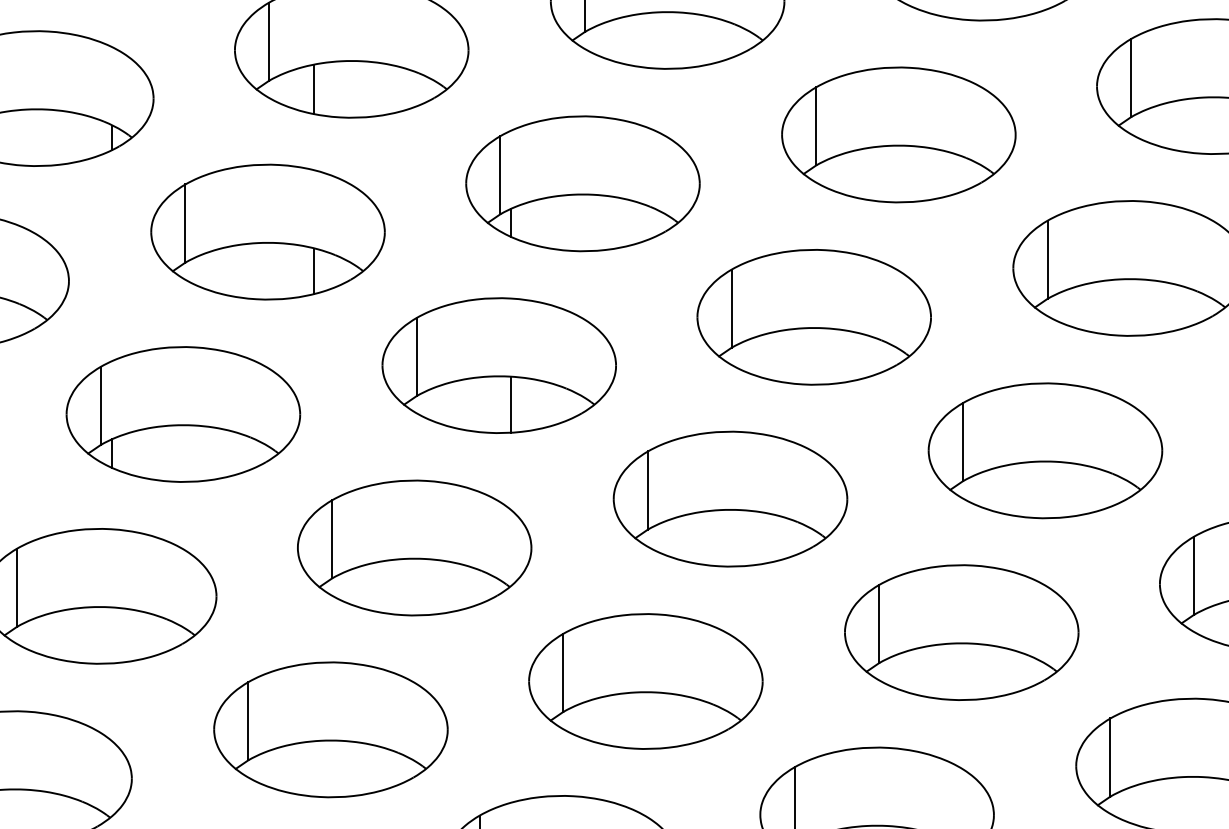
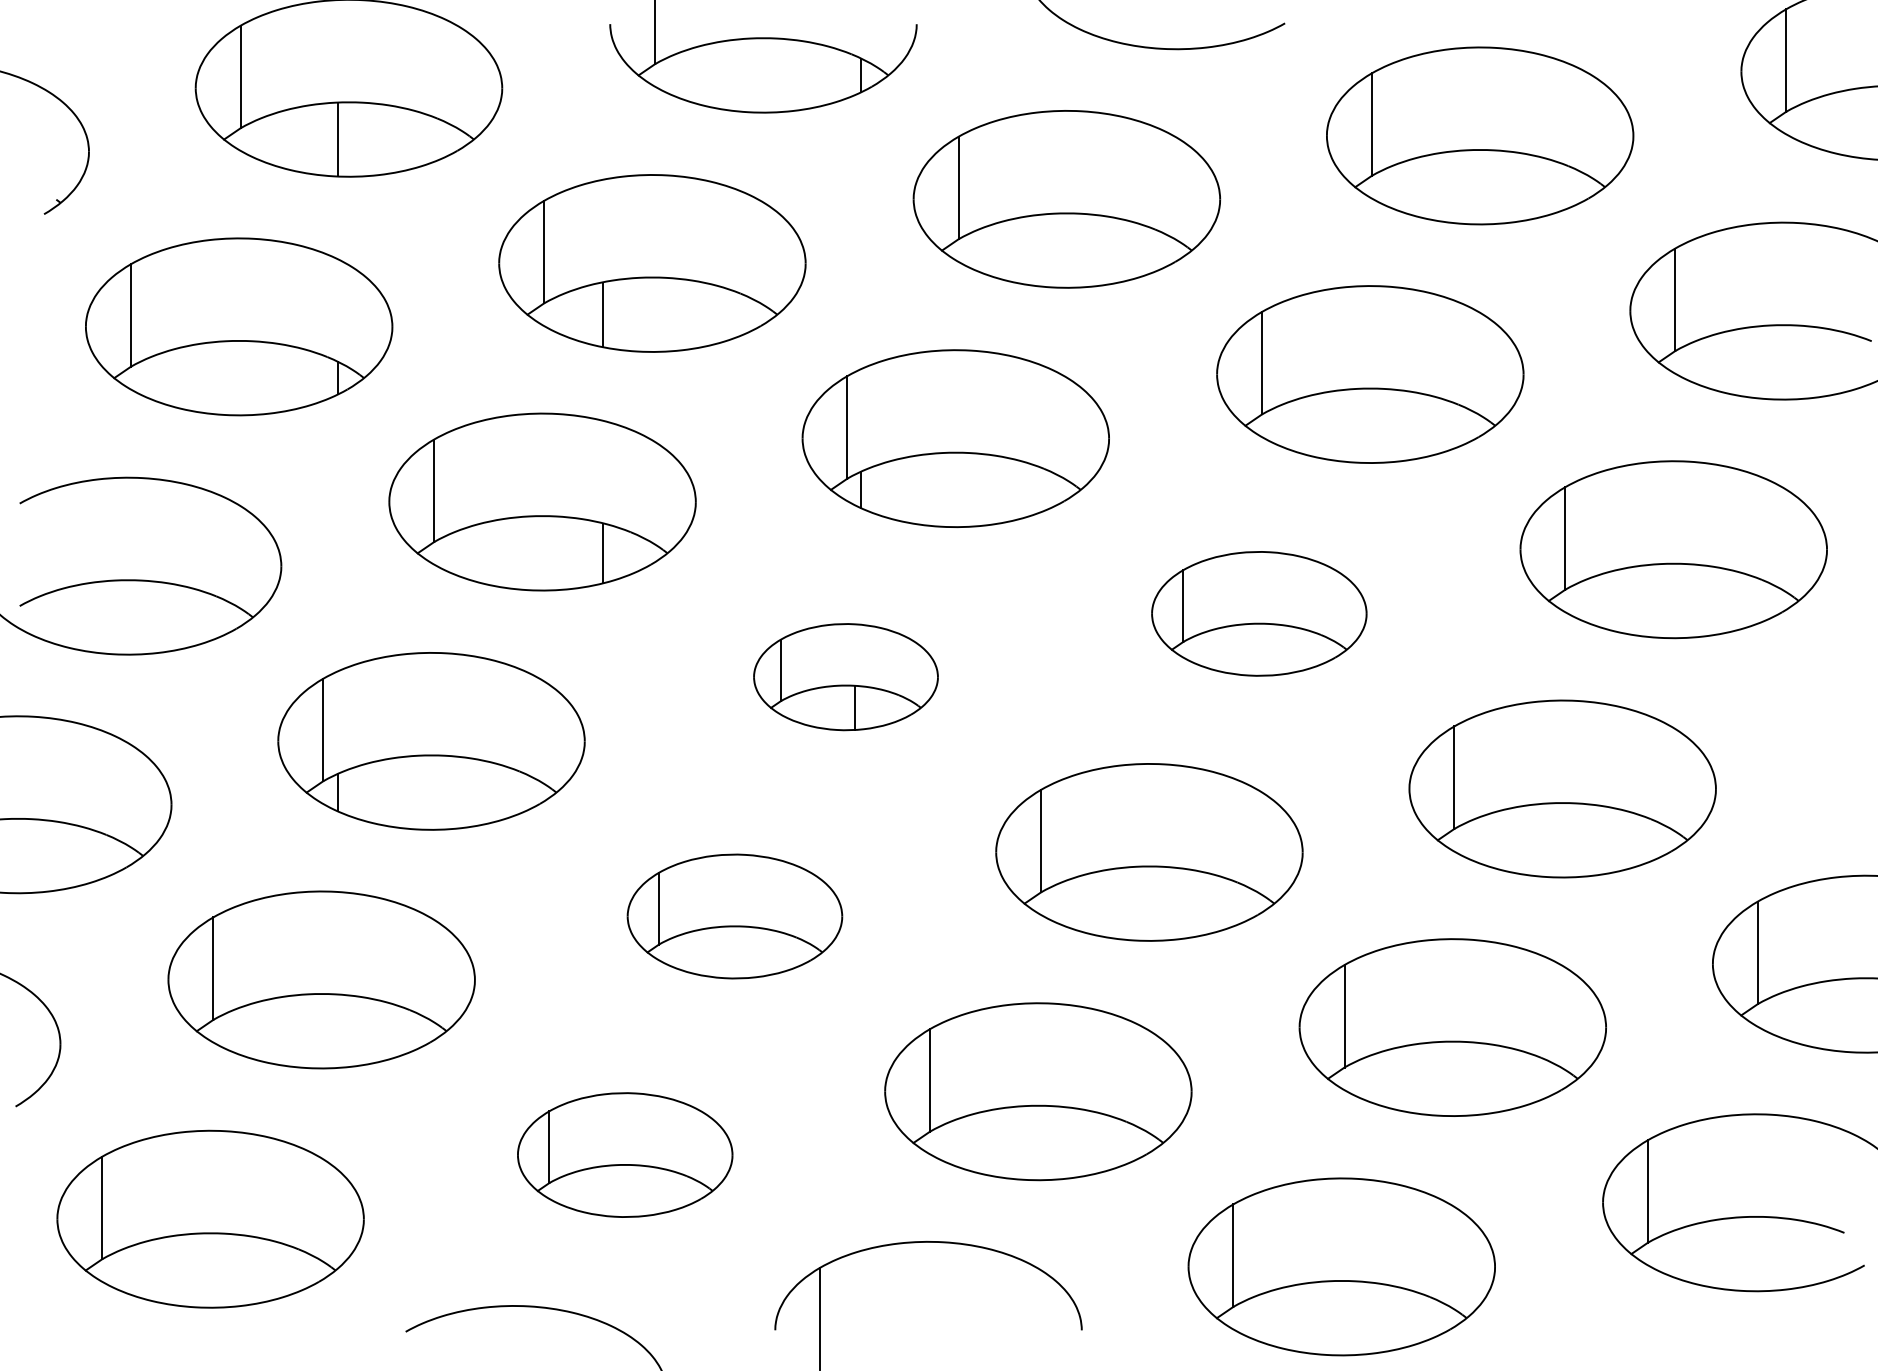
part: (814, 317) -> (1259, 613), size x0.7
part: (498, 365) -> (845, 676), size x0.6
part: (414, 547) -> (734, 916), size x0.7
part: (331, 729) -> (625, 1154), size x0.7

